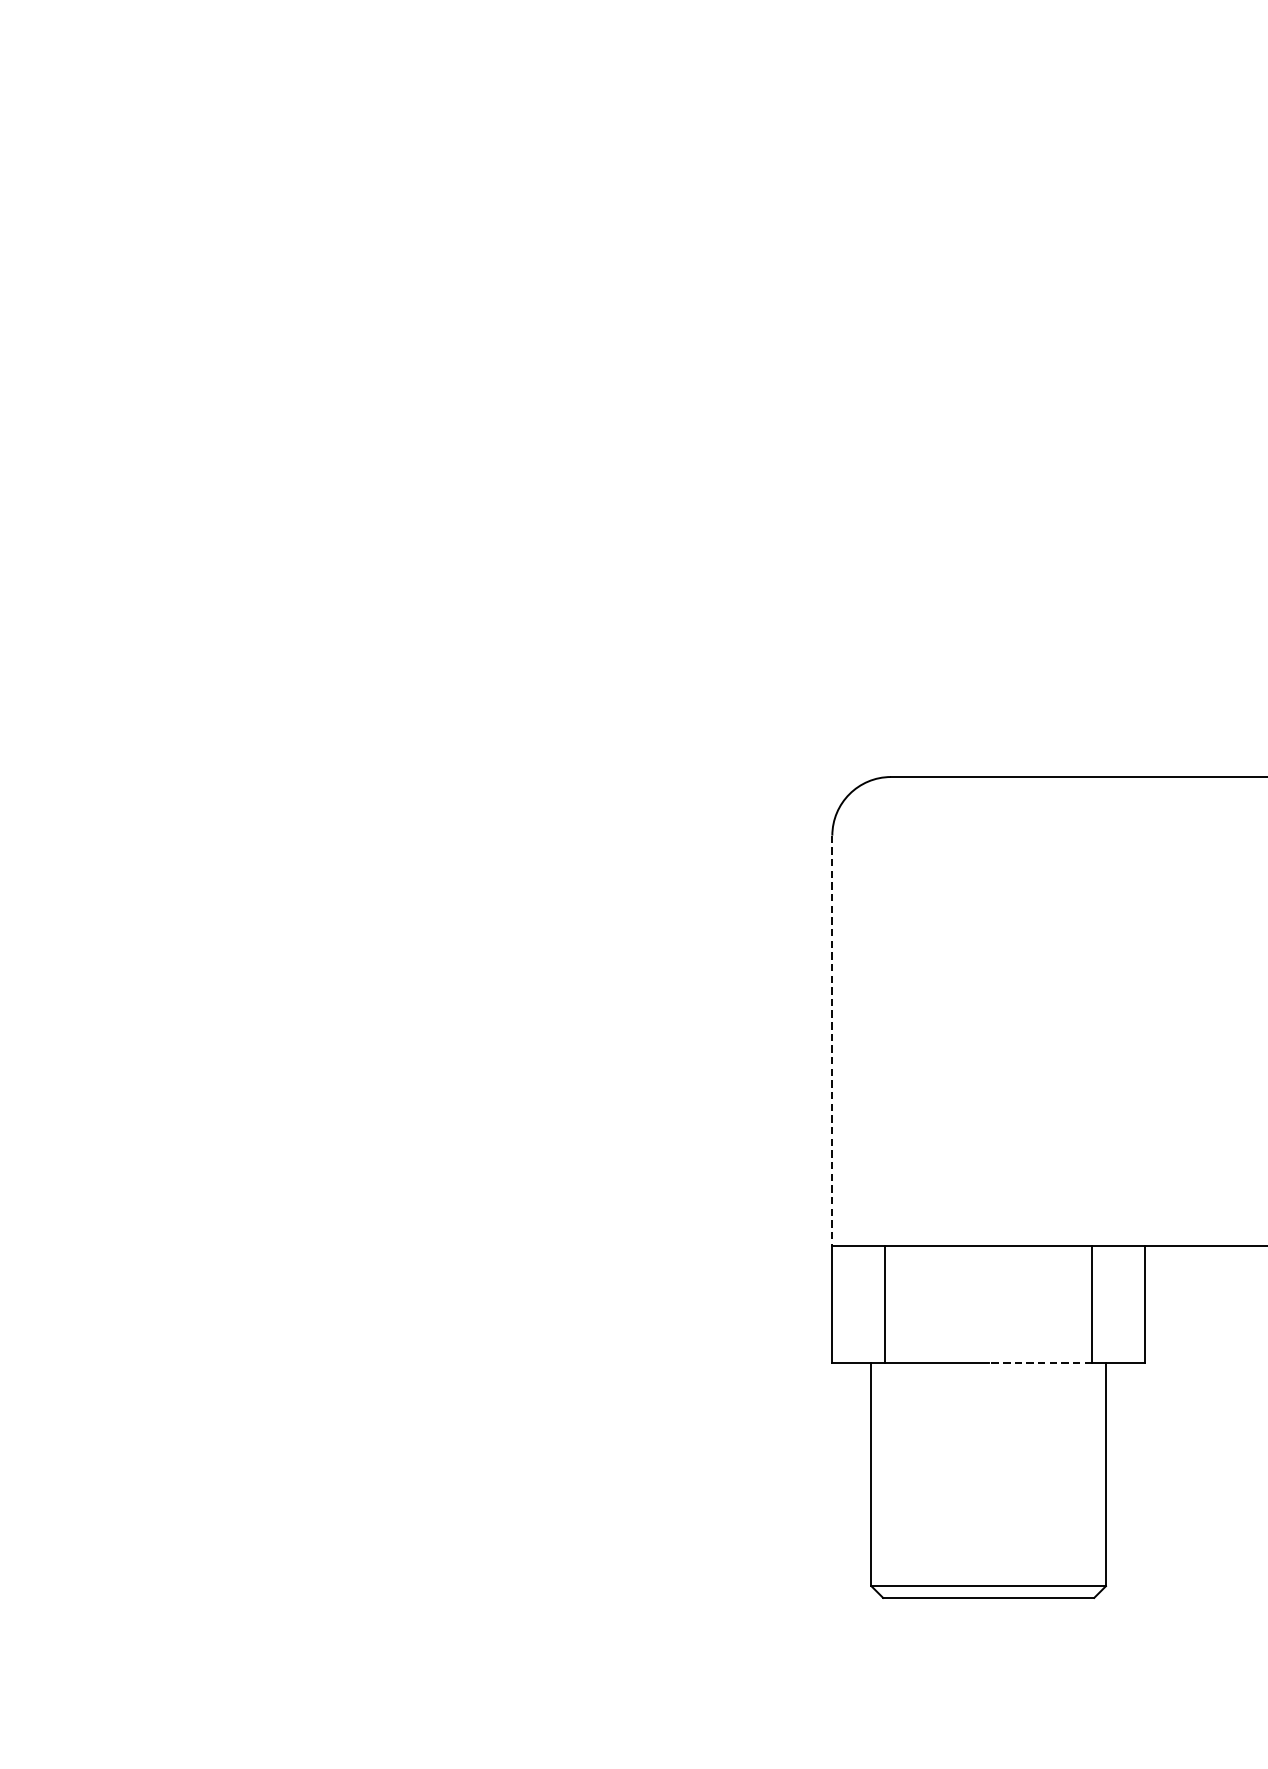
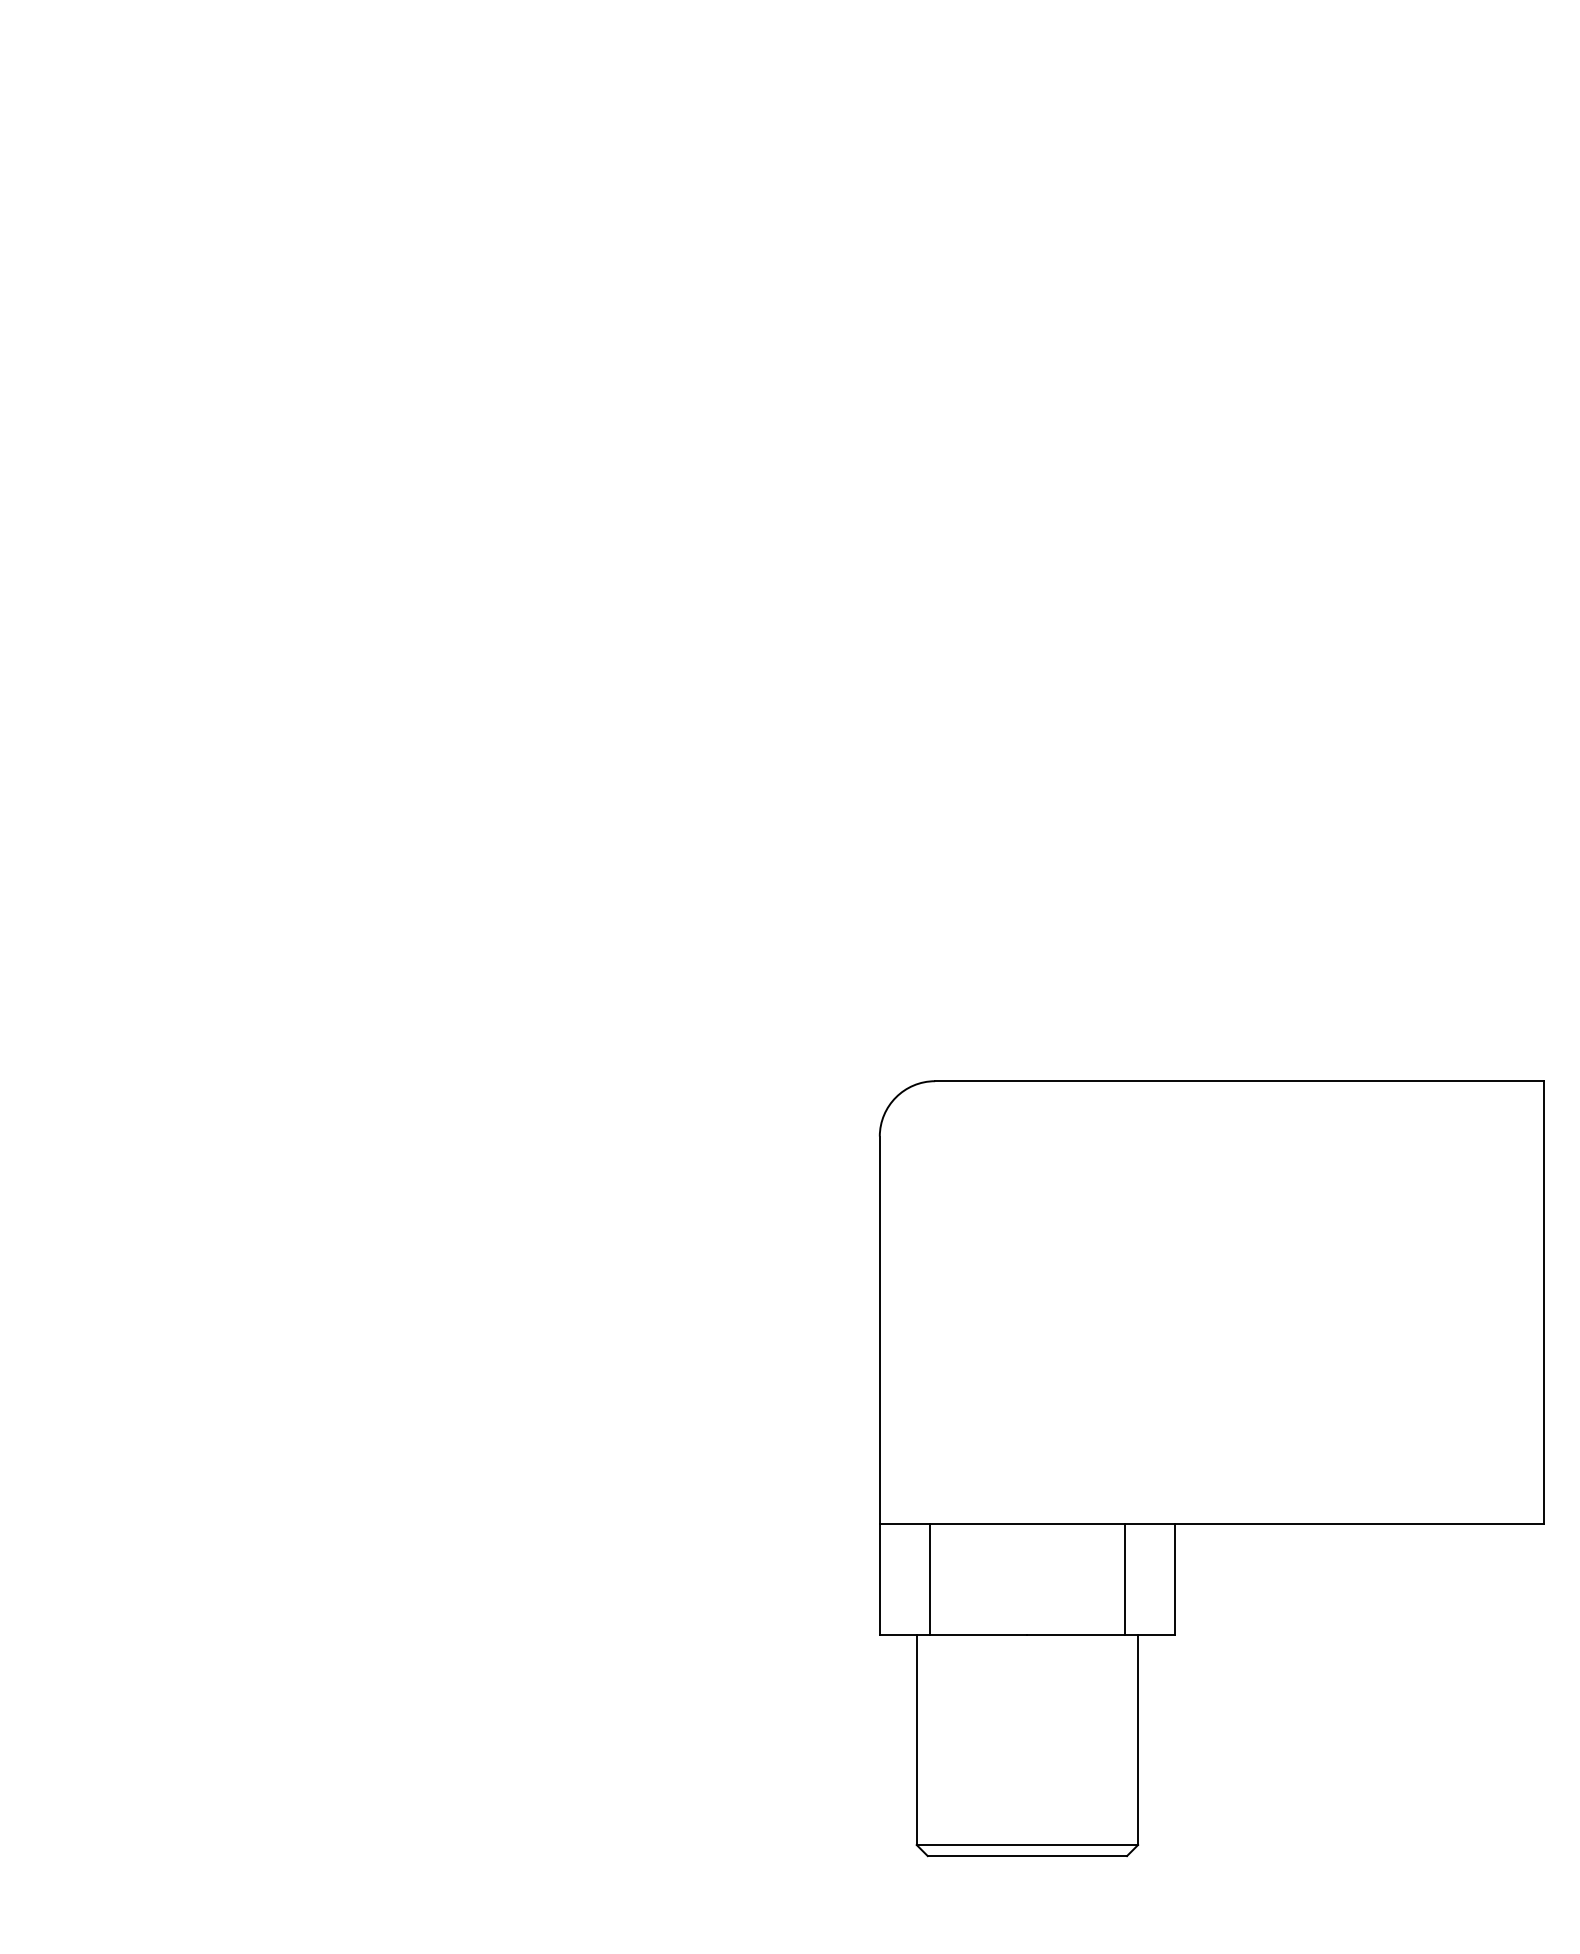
line: (832, 1041) -> (879, 1330), dashed -> solid
line: (1040, 1363) -> (1076, 1634), dashed -> solid

